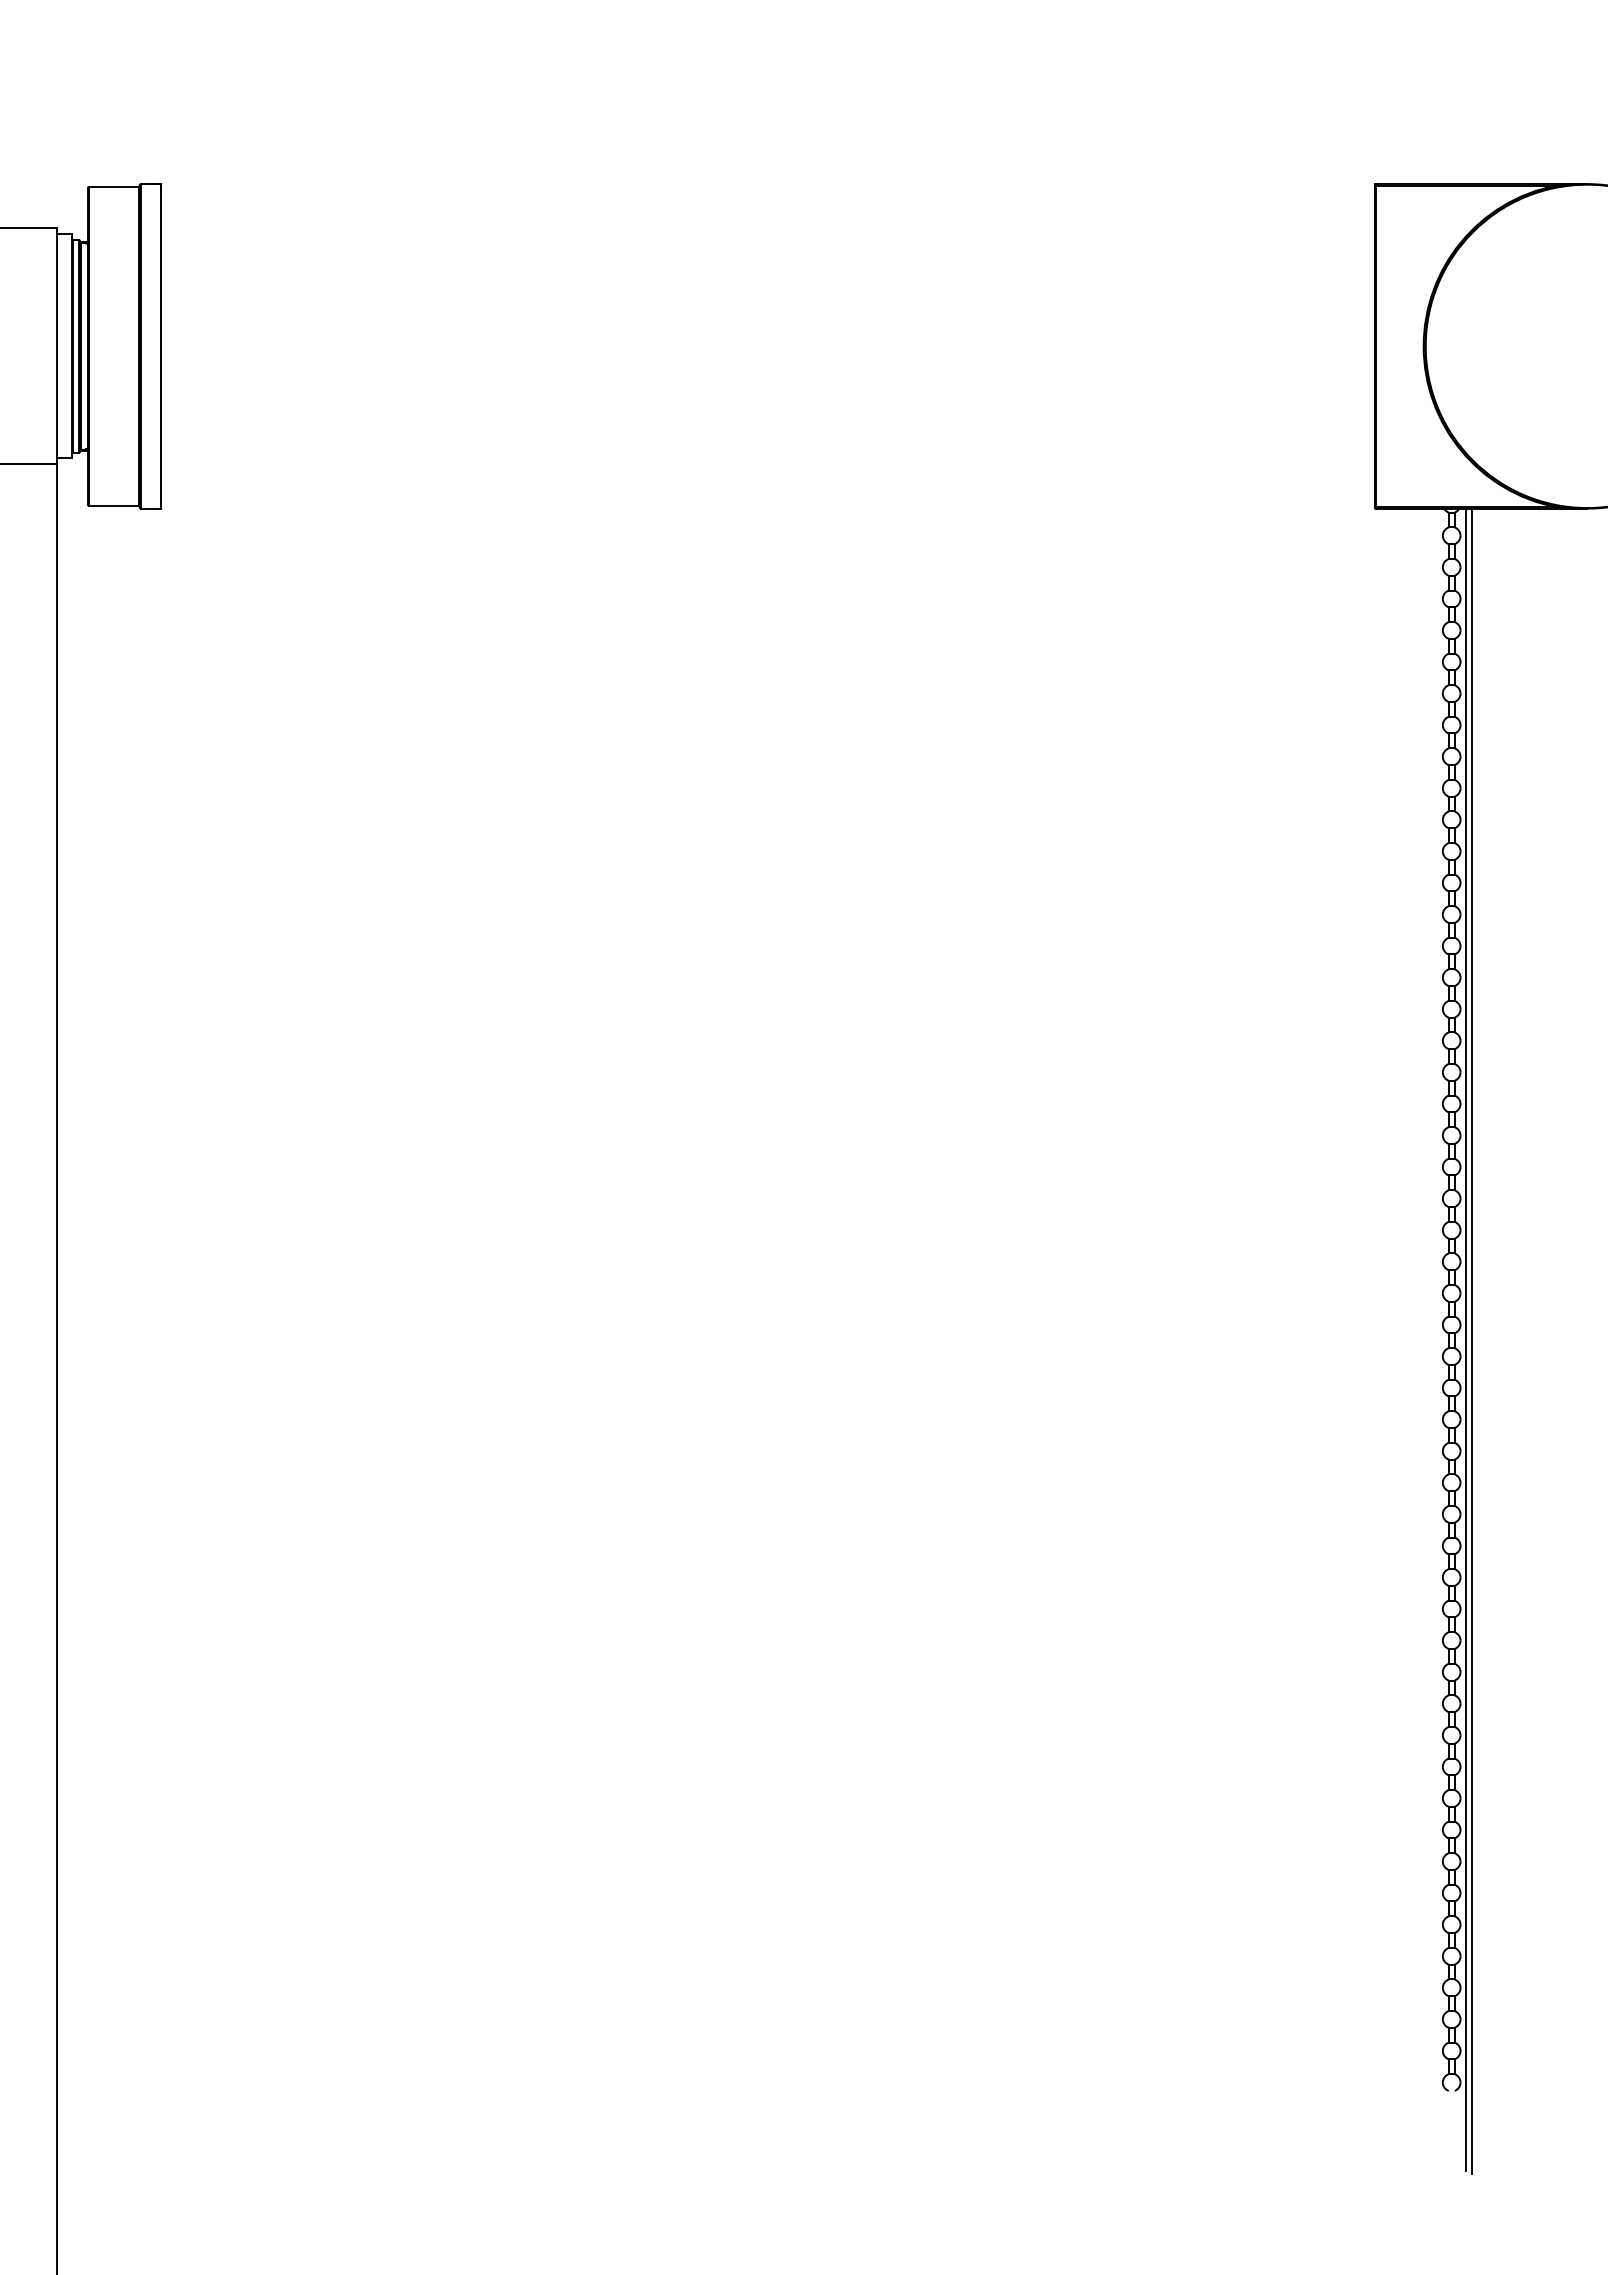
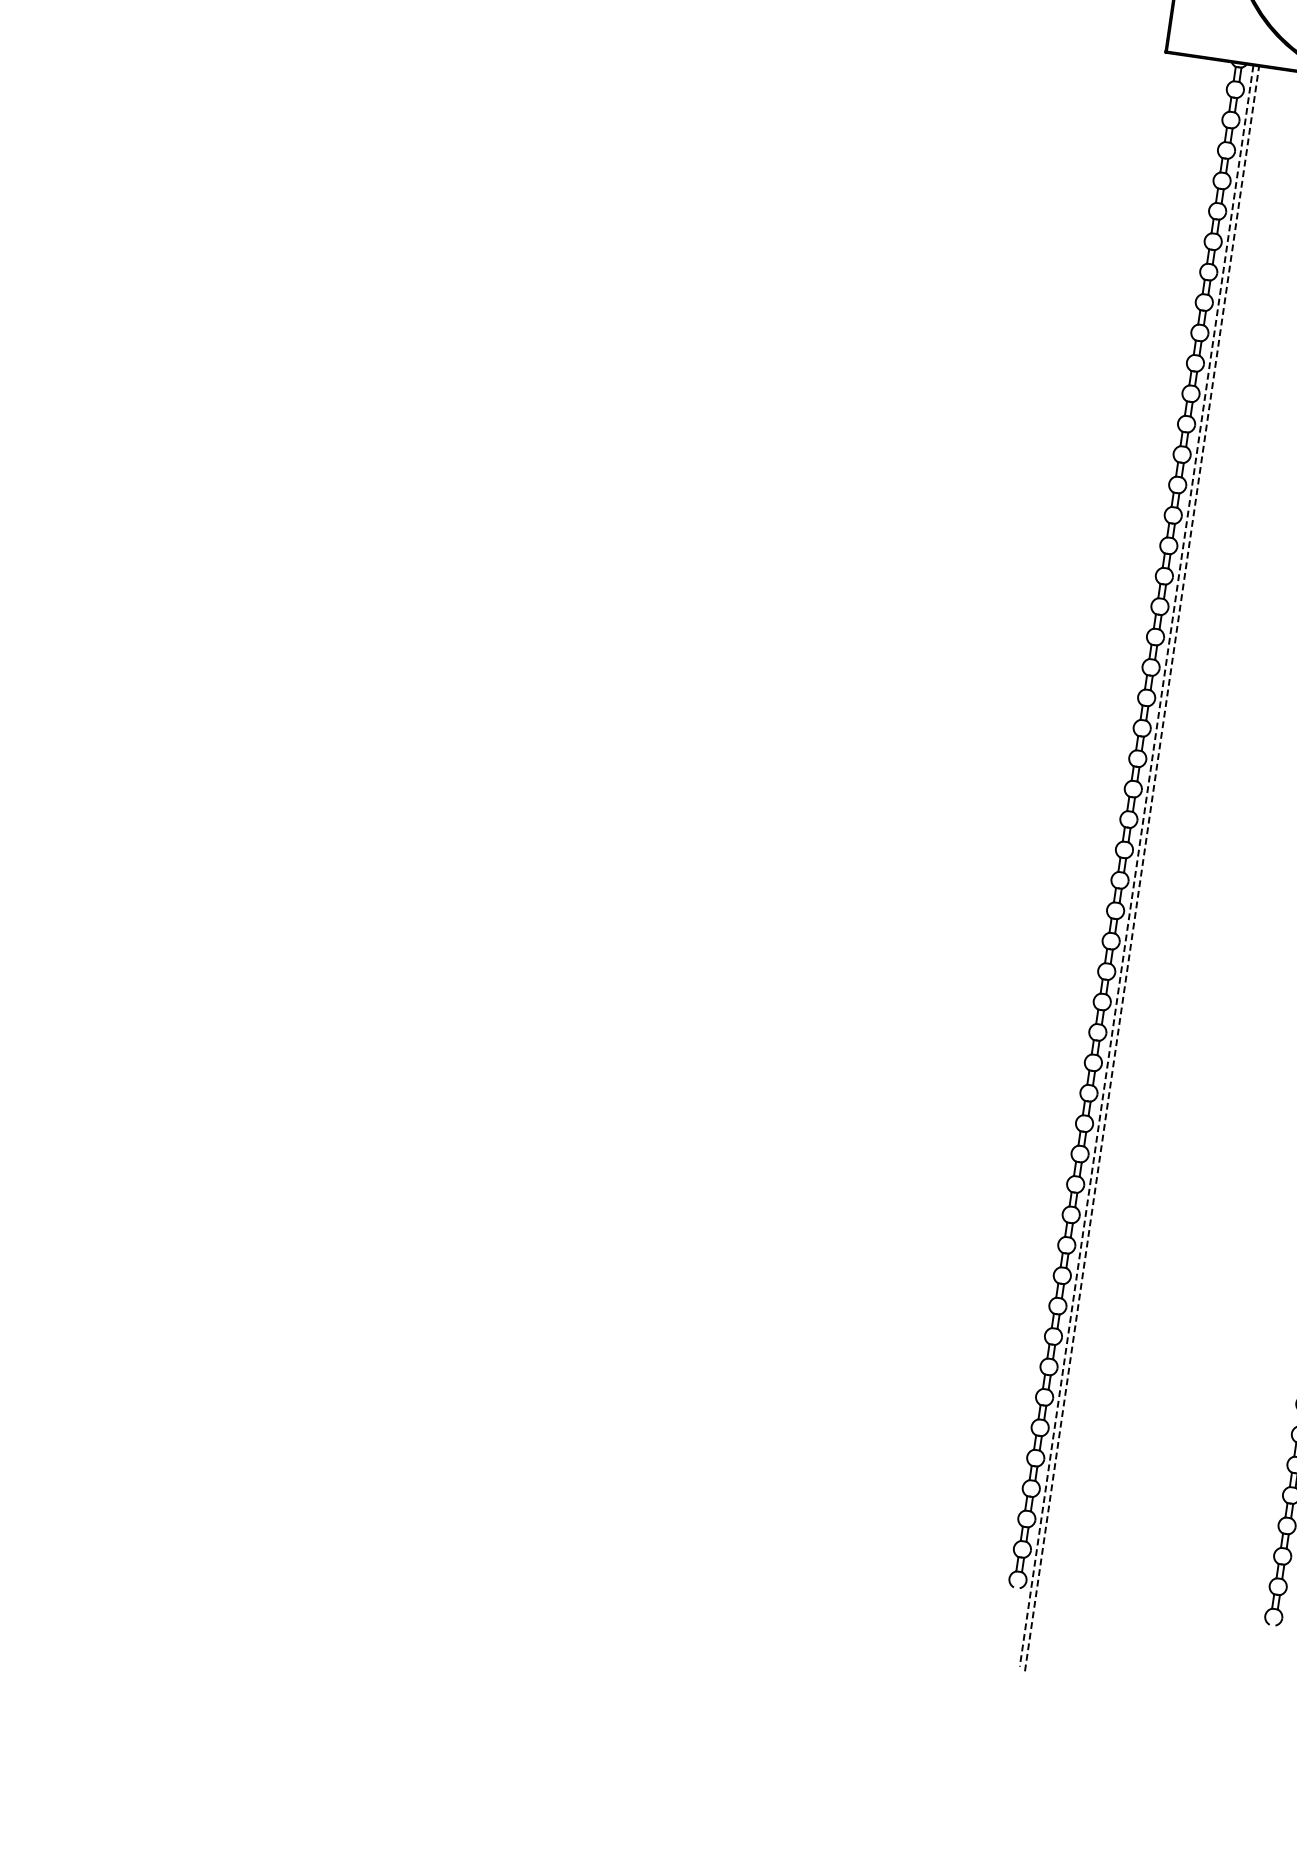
line: (1466, 1339) -> (1136, 866), solid -> dashed
line: (1472, 1341) -> (1142, 868), solid -> dashed

